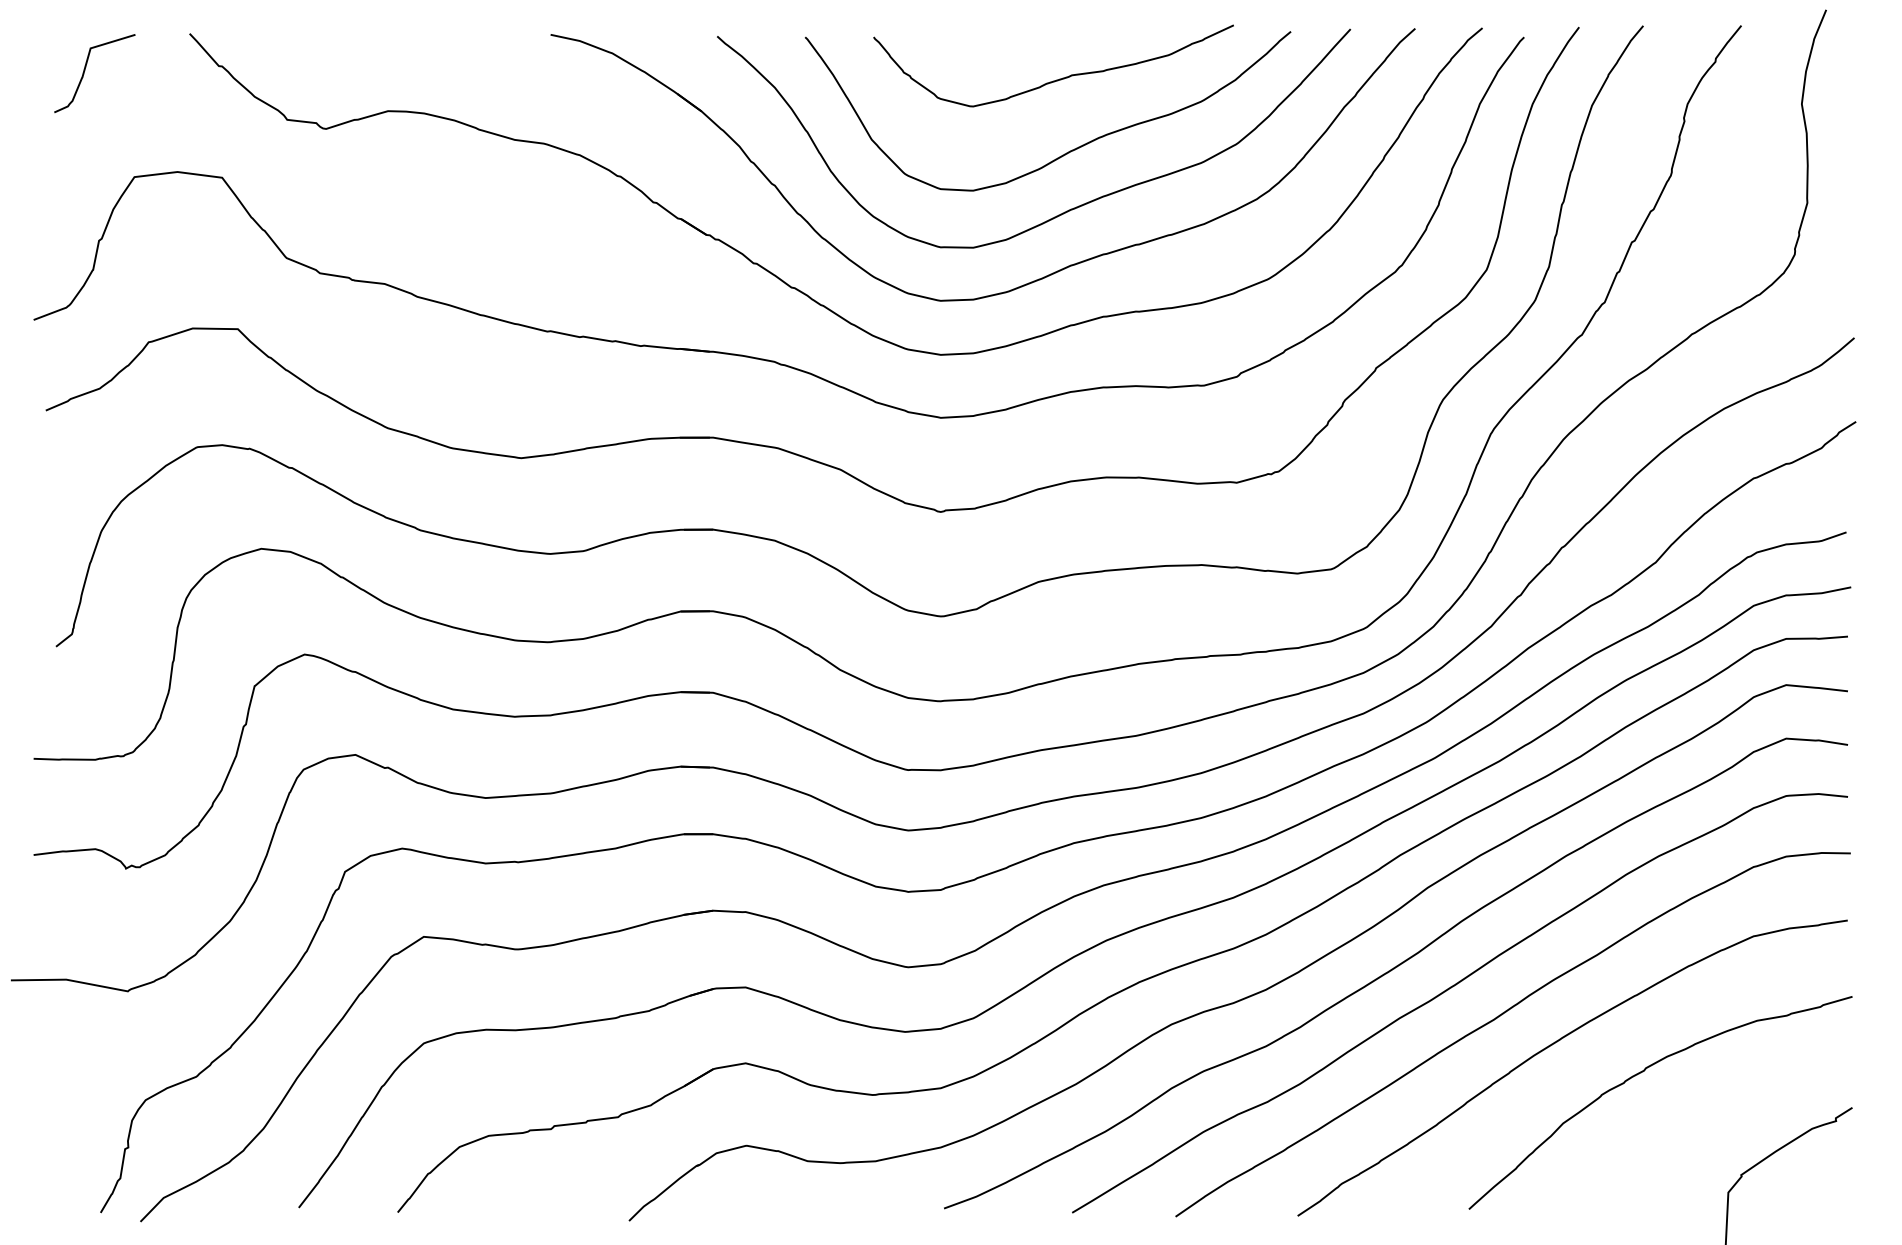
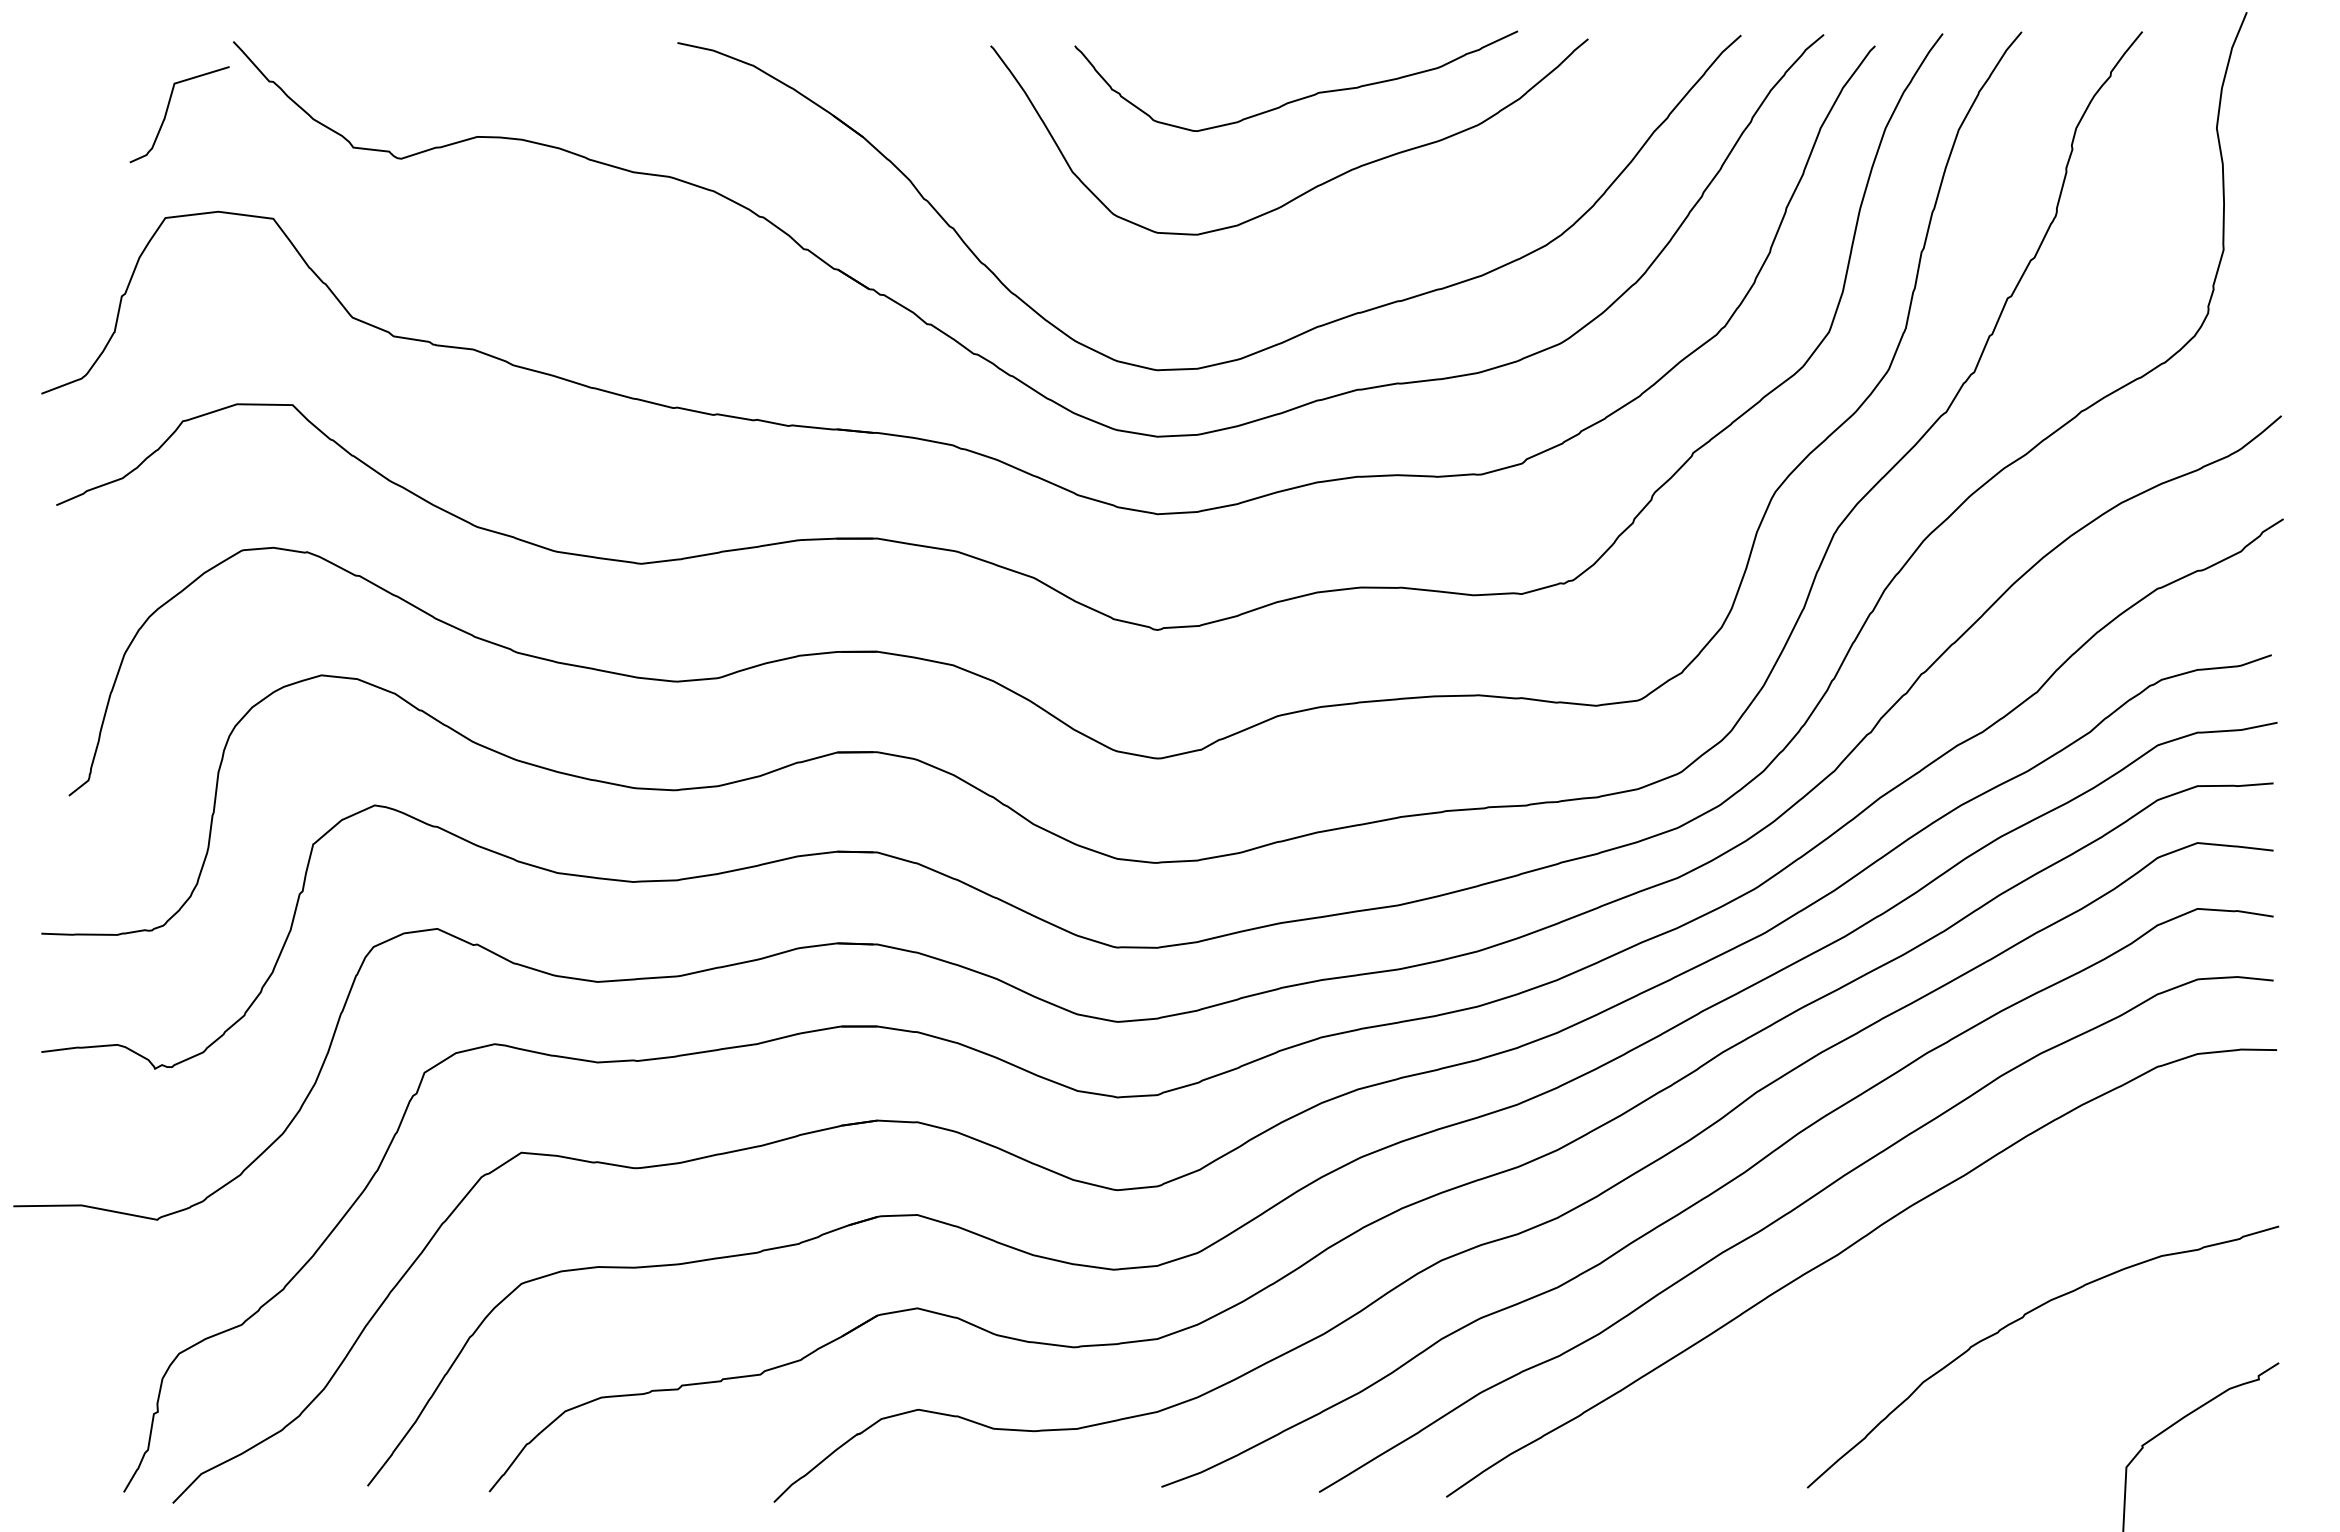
curve: (85, 69) -> (168, 109), moved
curve: (1070, 209) -> (1316, 257), removed
curve: (1556, 1043) -> (1914, 1283), removed

